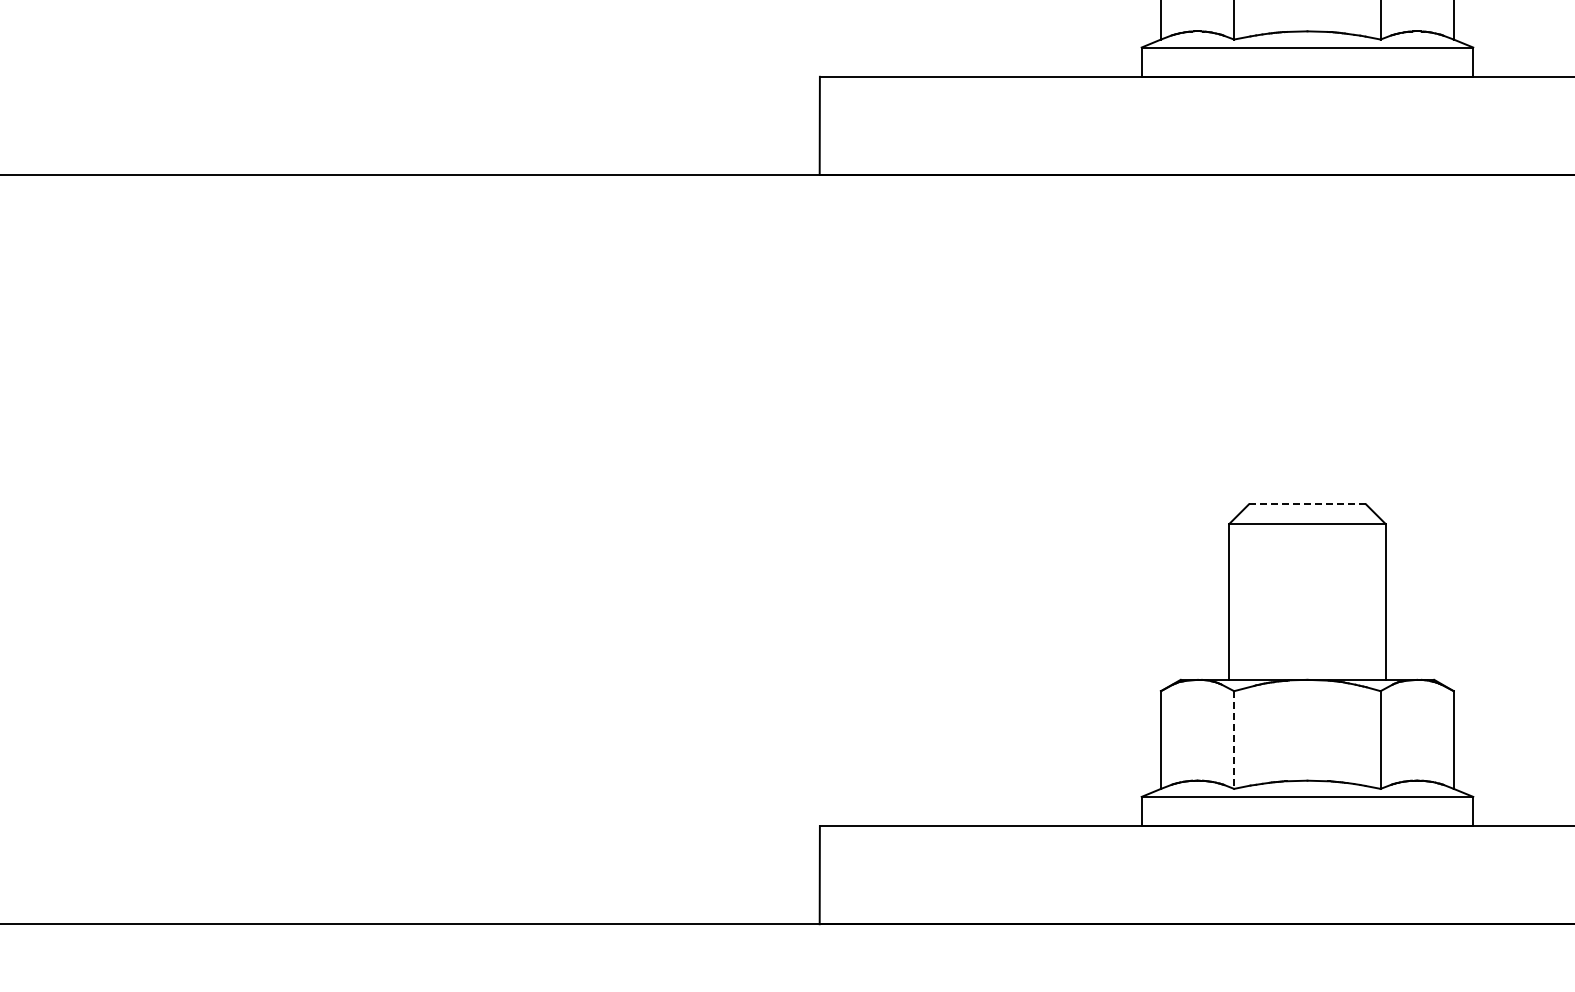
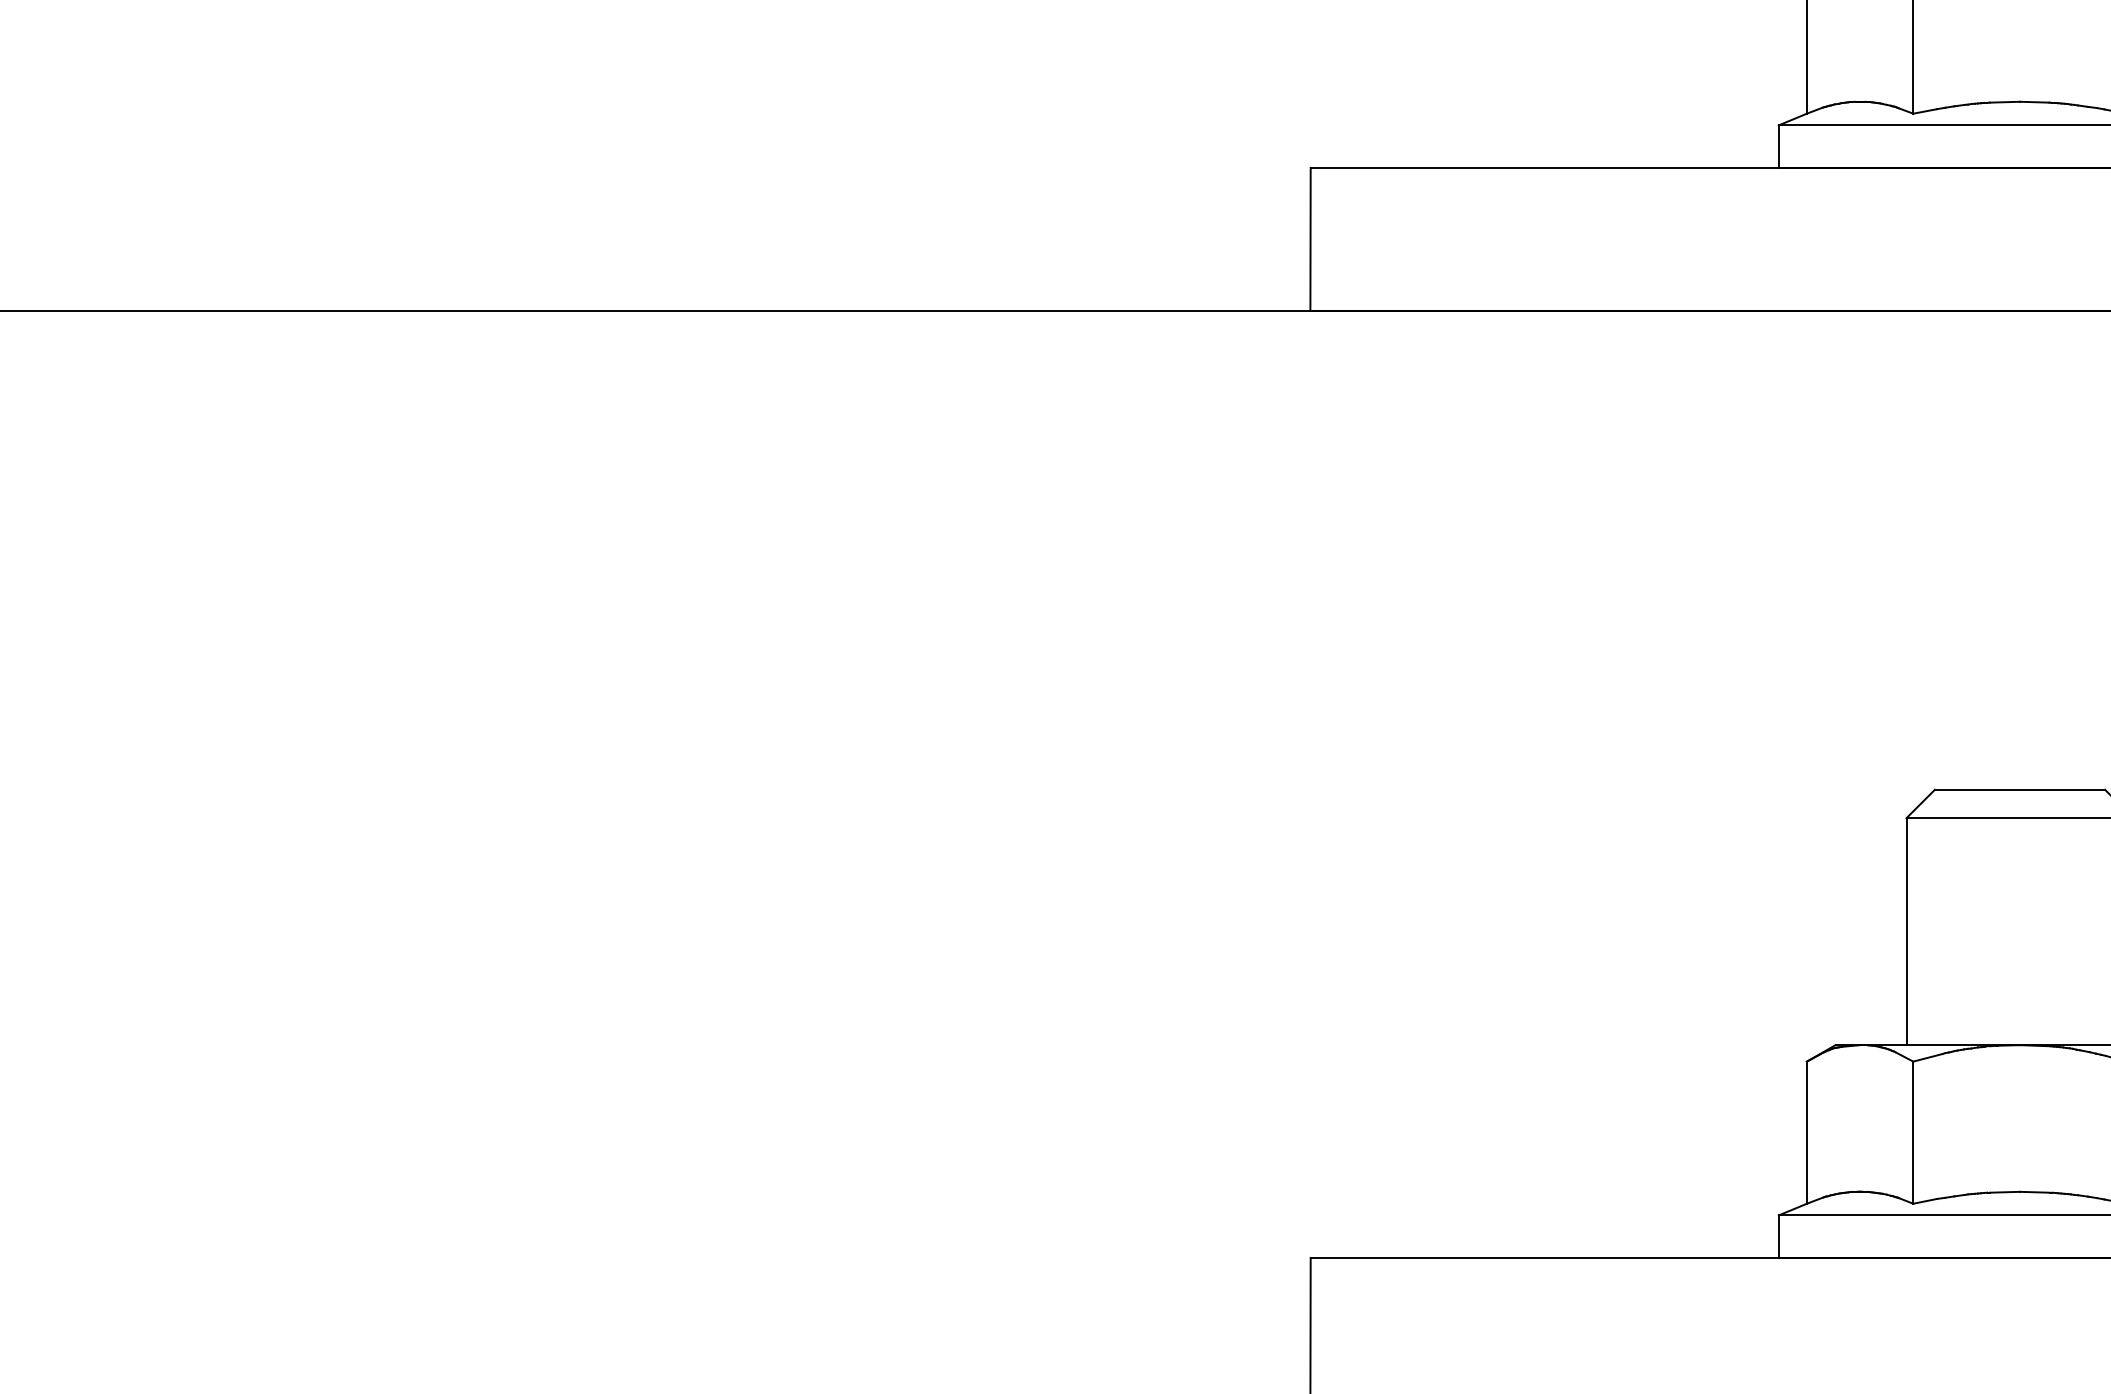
line: (1307, 504) -> (2020, 790), dashed -> solid
line: (1234, 740) -> (1913, 1133), dashed -> solid

